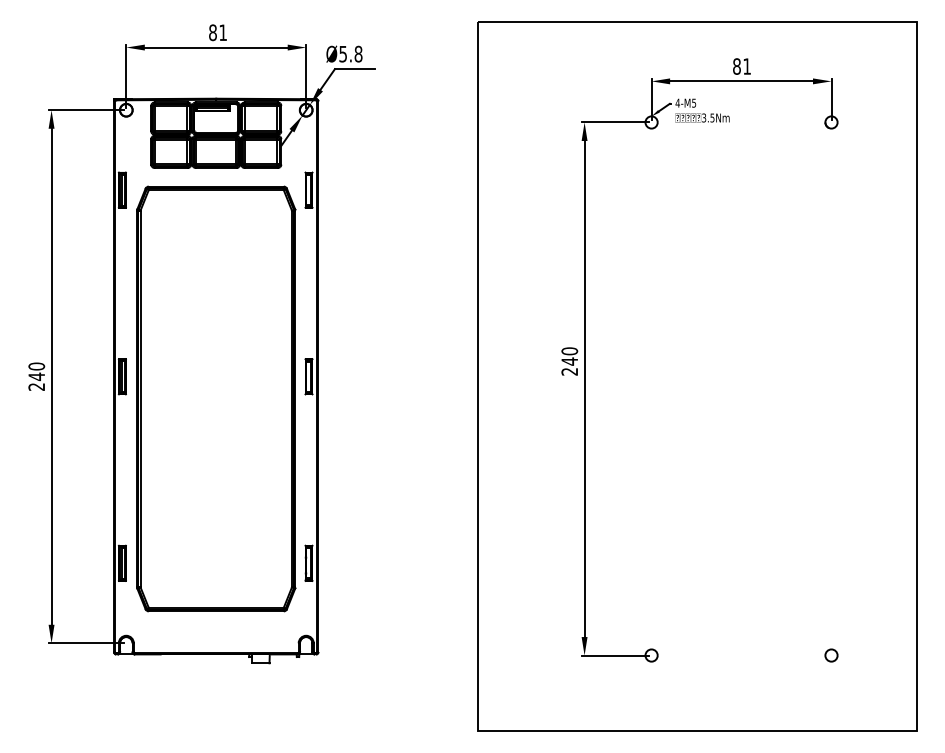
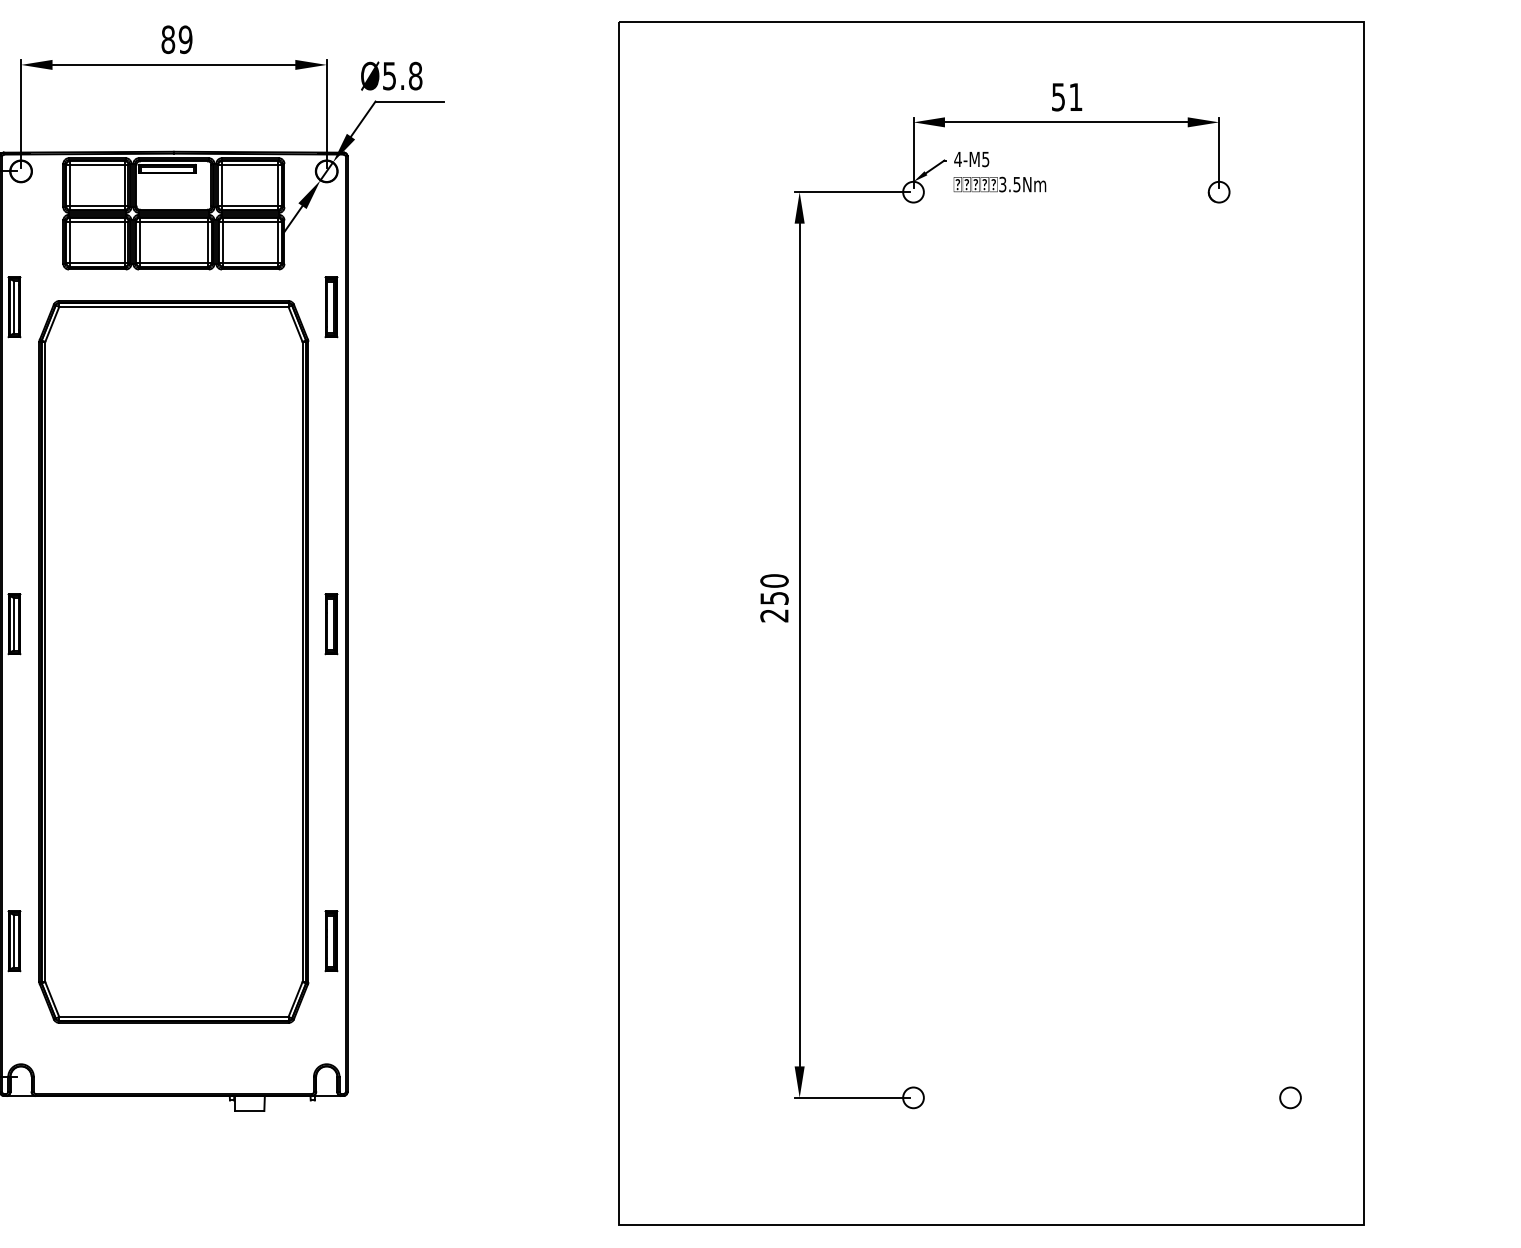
text: (223, 32) -> (186, 39), 81 -> 89
text: (736, 66) -> (1057, 97), 81 -> 51
text: (569, 361) -> (774, 598), 240 -> 250
circle: (831, 655) -> (1290, 1097), moved

